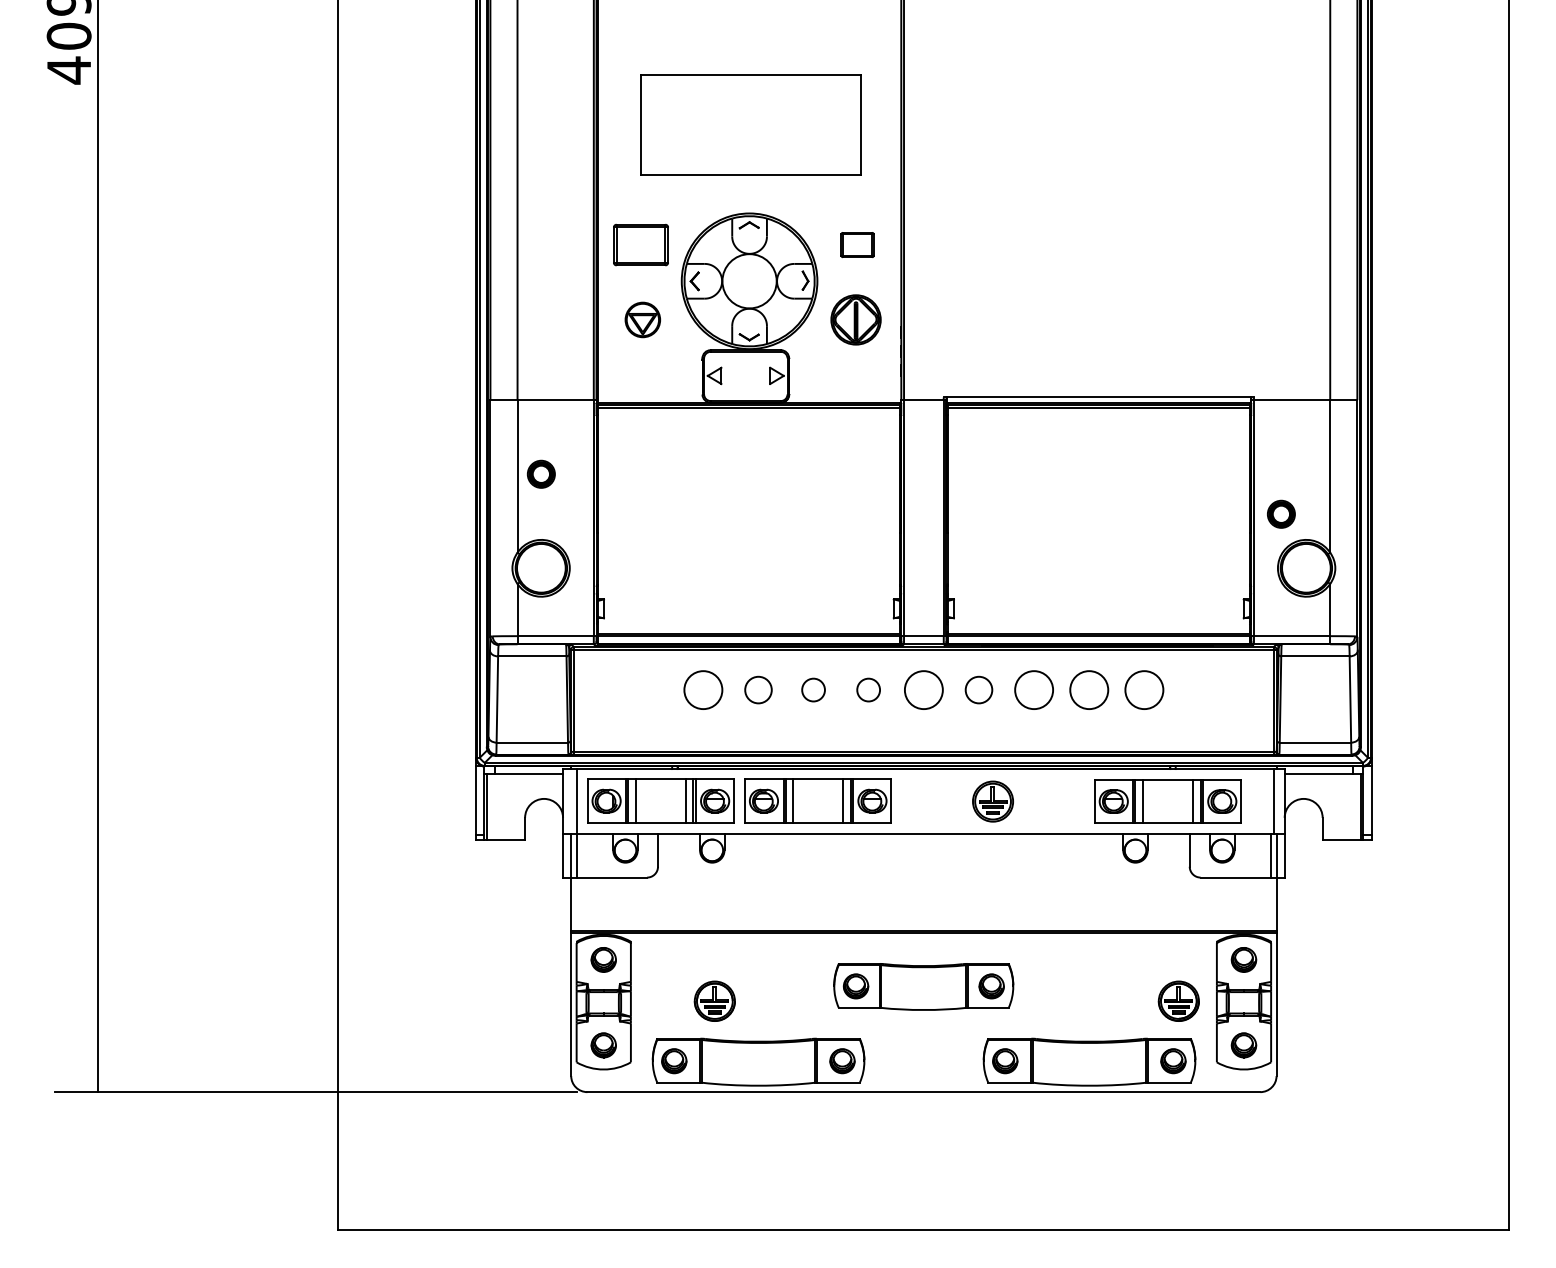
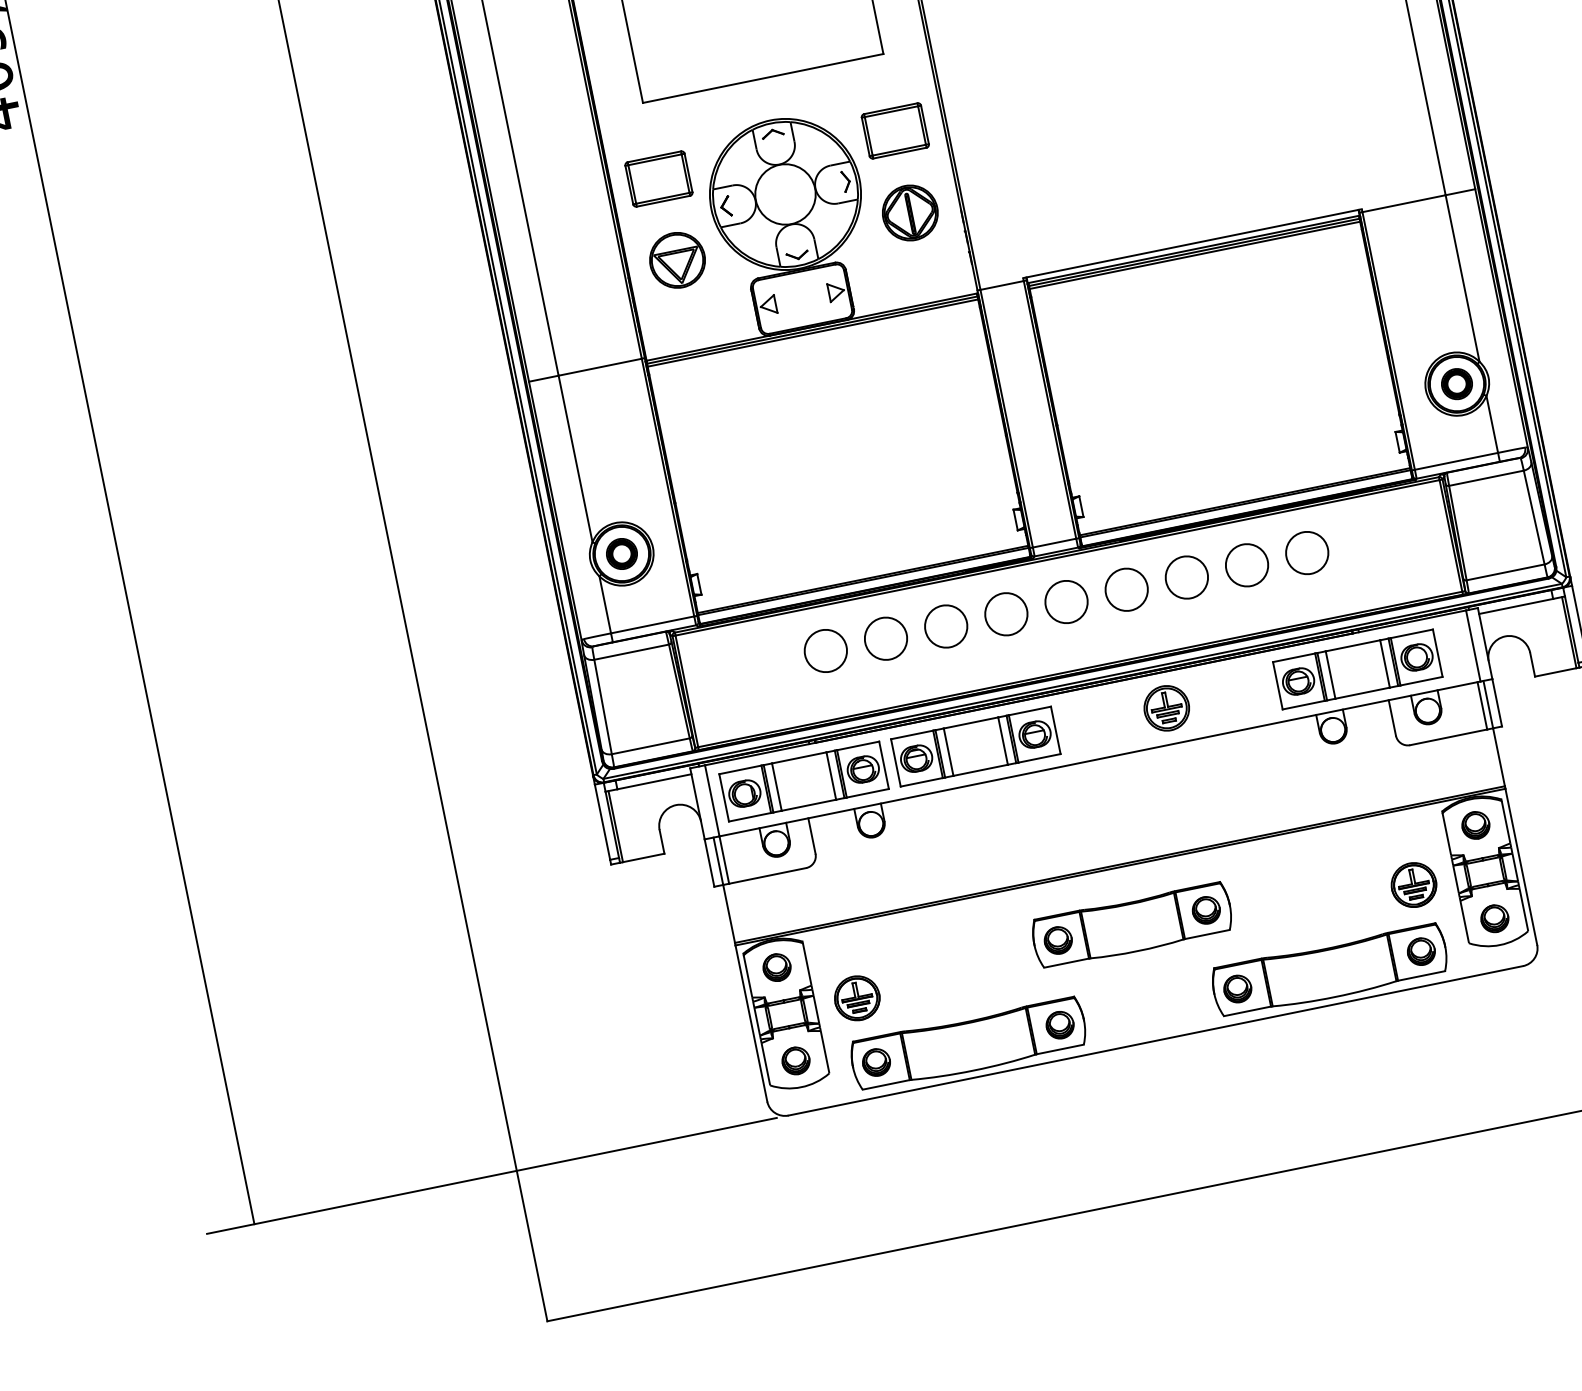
part: (857, 244) -> (895, 130), size x1.67
part: (642, 319) -> (677, 259), size x1.43
part: (540, 473) -> (620, 553), moved
part: (1281, 513) -> (1456, 383), moved
circle: (758, 689) -> (885, 638), size x1.43
circle: (813, 689) -> (945, 625), size x1.67
circle: (868, 689) -> (1005, 613), size x1.67
circle: (978, 689) -> (1126, 589), size x1.43
part: (714, 1000) -> (856, 997), moved

